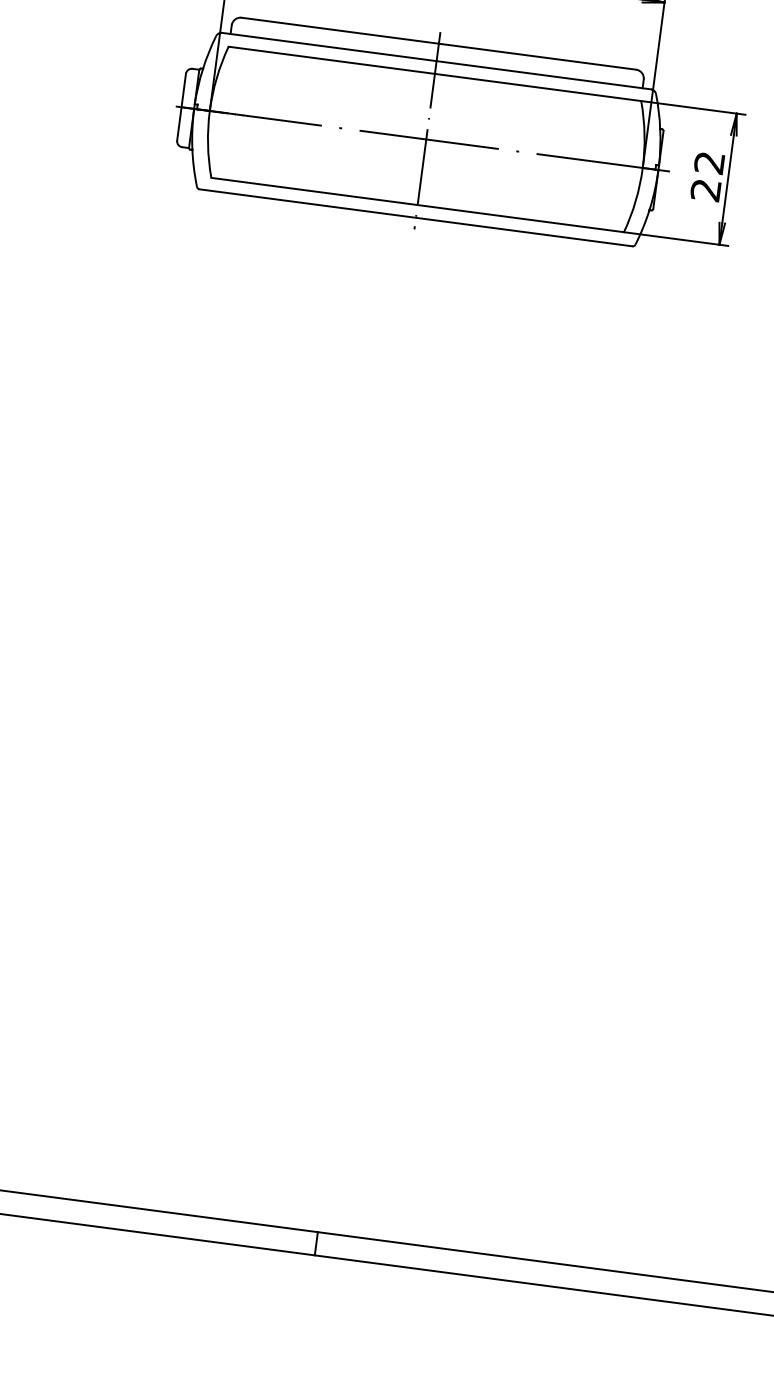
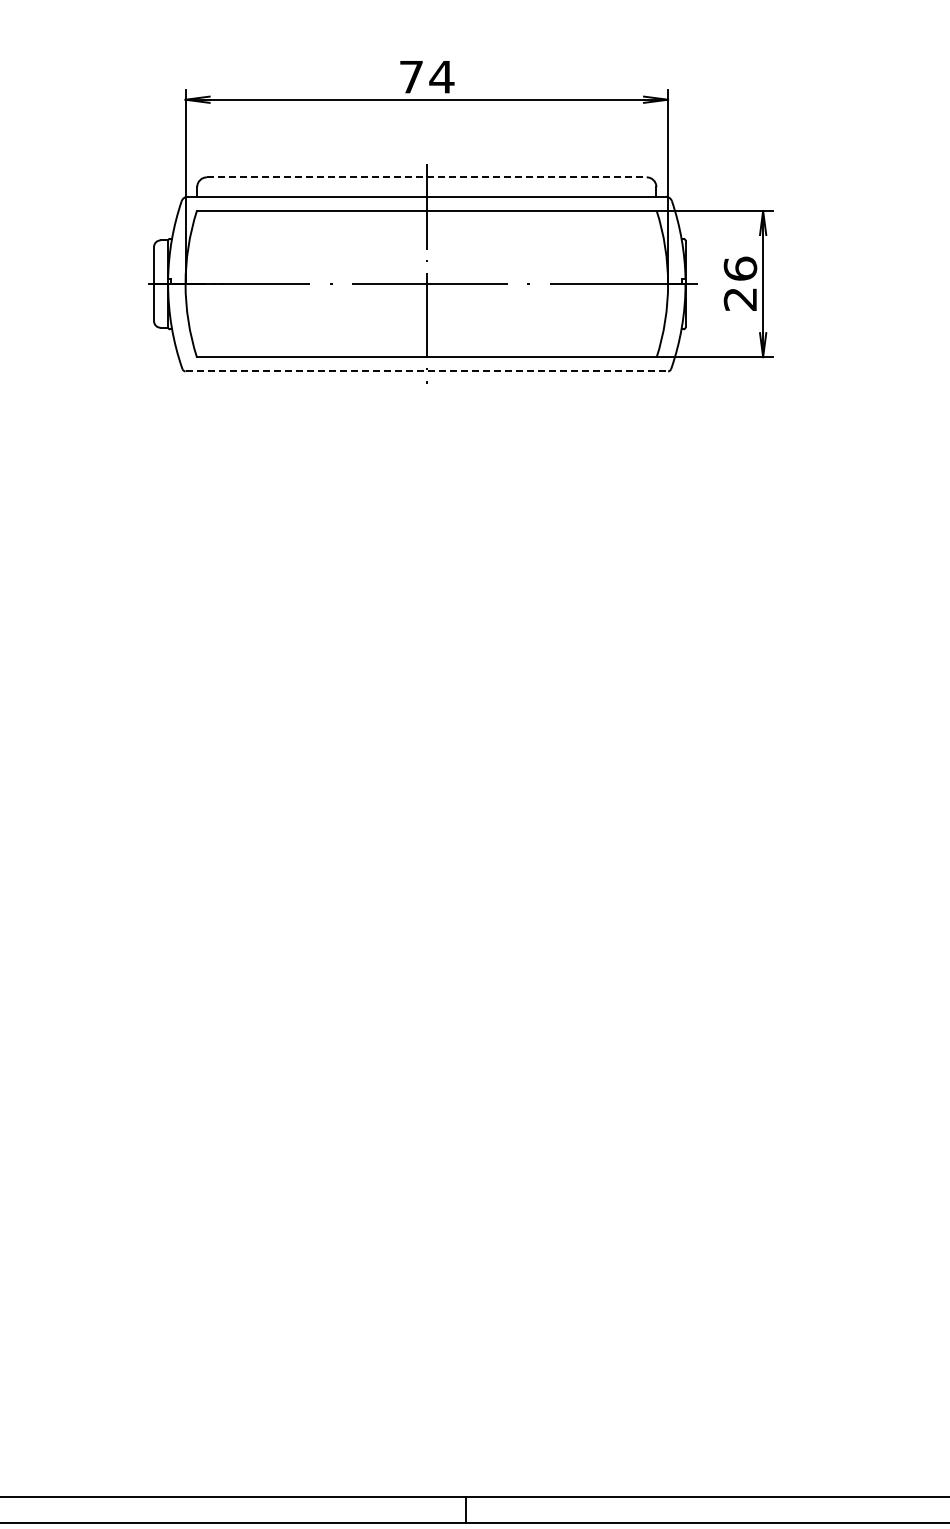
line: (438, 43) -> (426, 177), solid -> dashed
text: (709, 162) -> (740, 268), 22 -> 26
line: (416, 217) -> (427, 371), solid -> dashed

